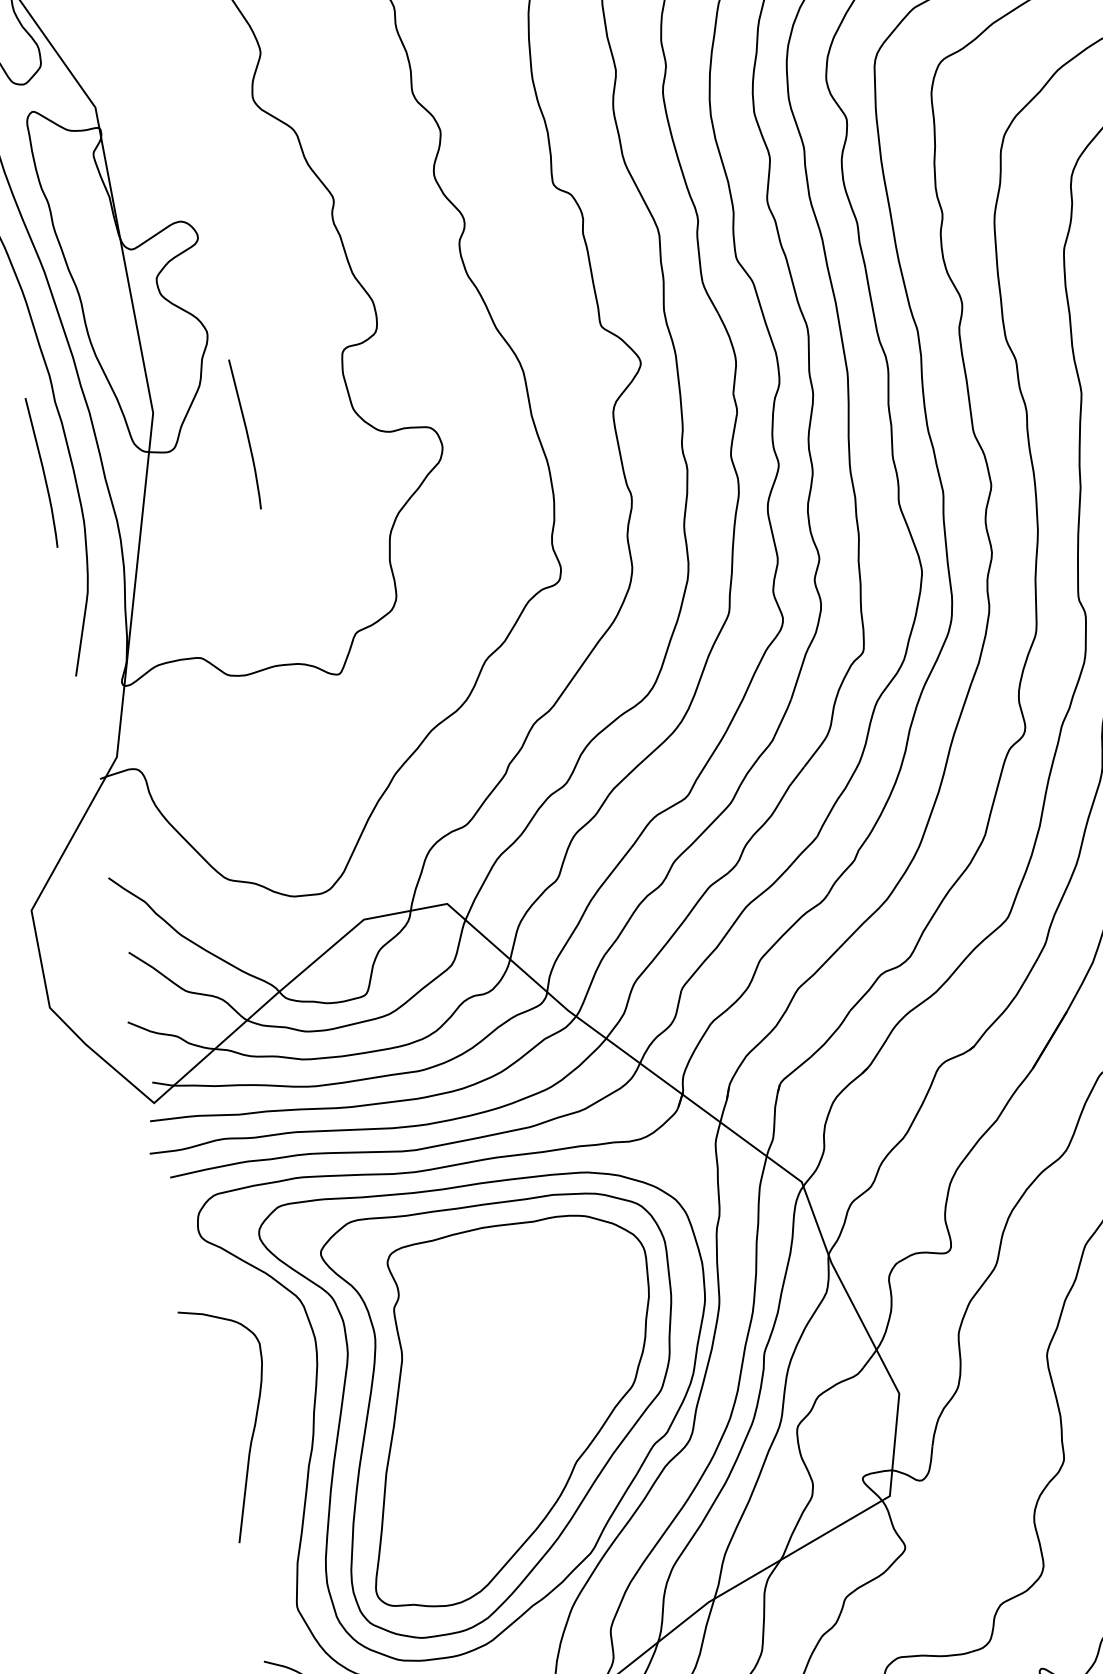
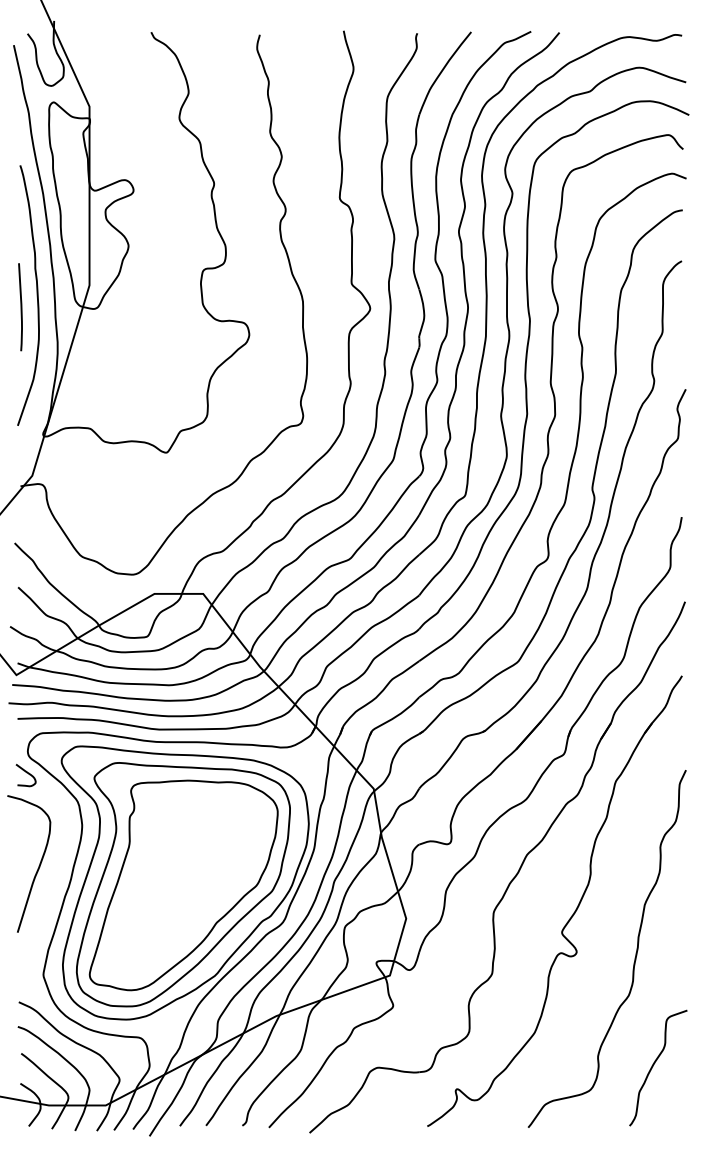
curve: (245, 434) -> (139, 307), removed
curve: (203, 1268) -> (26, 773), added

